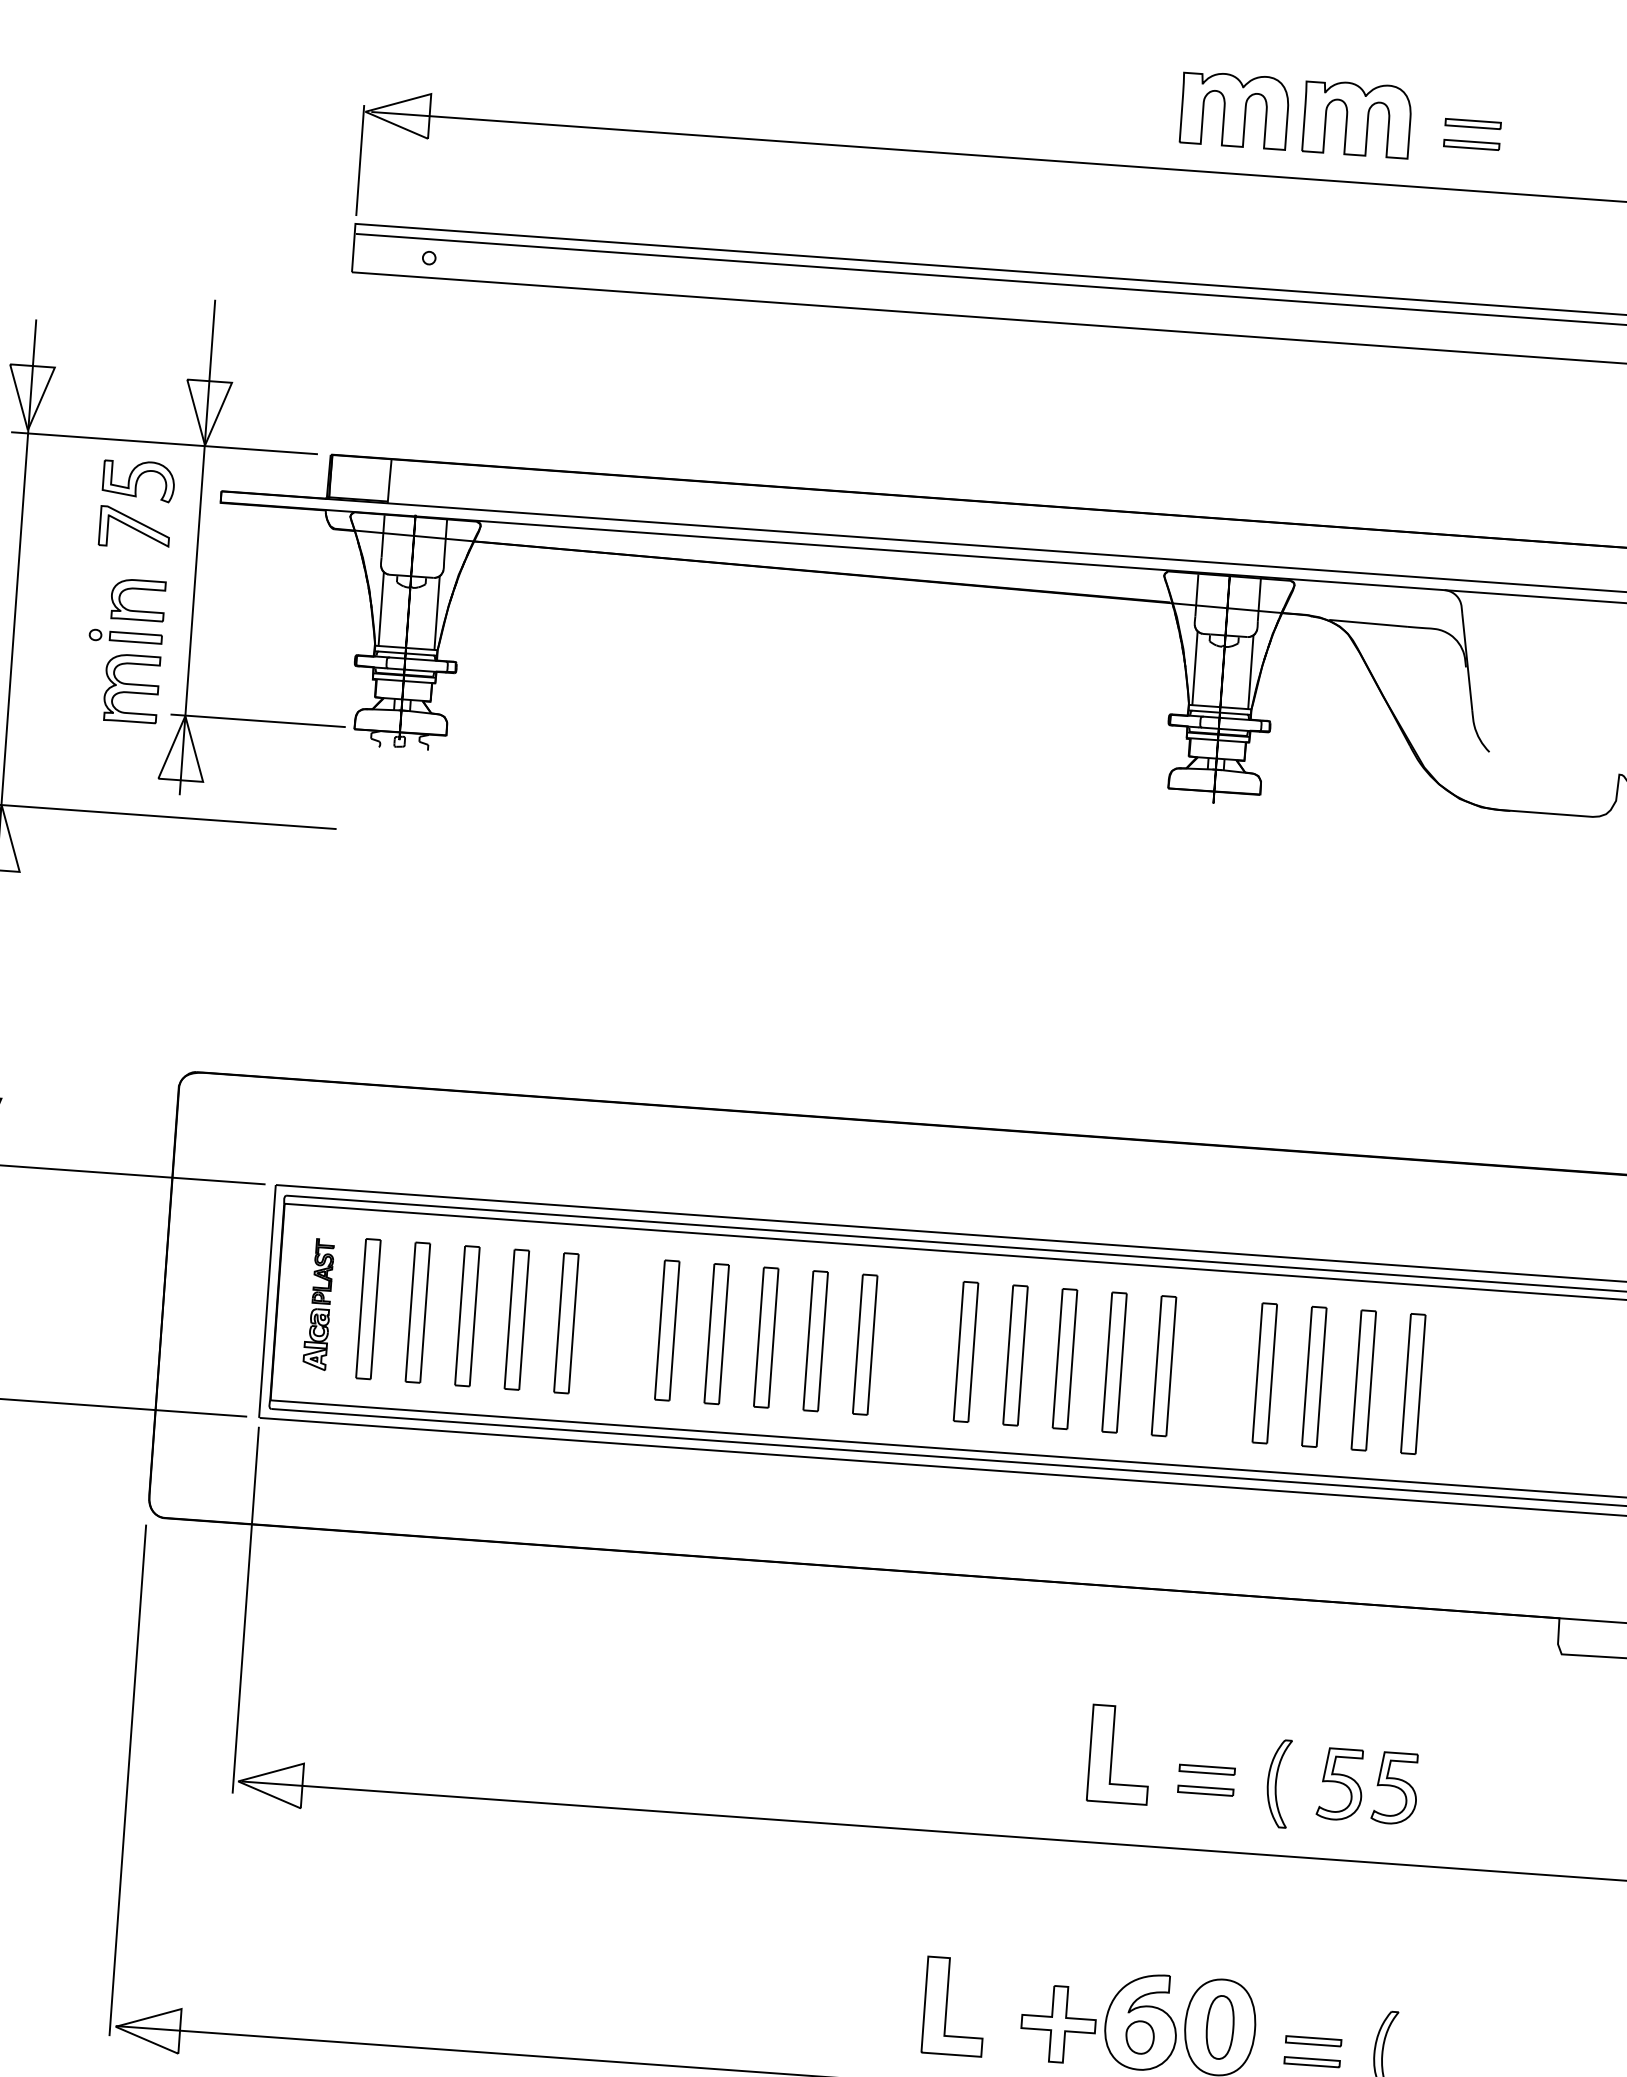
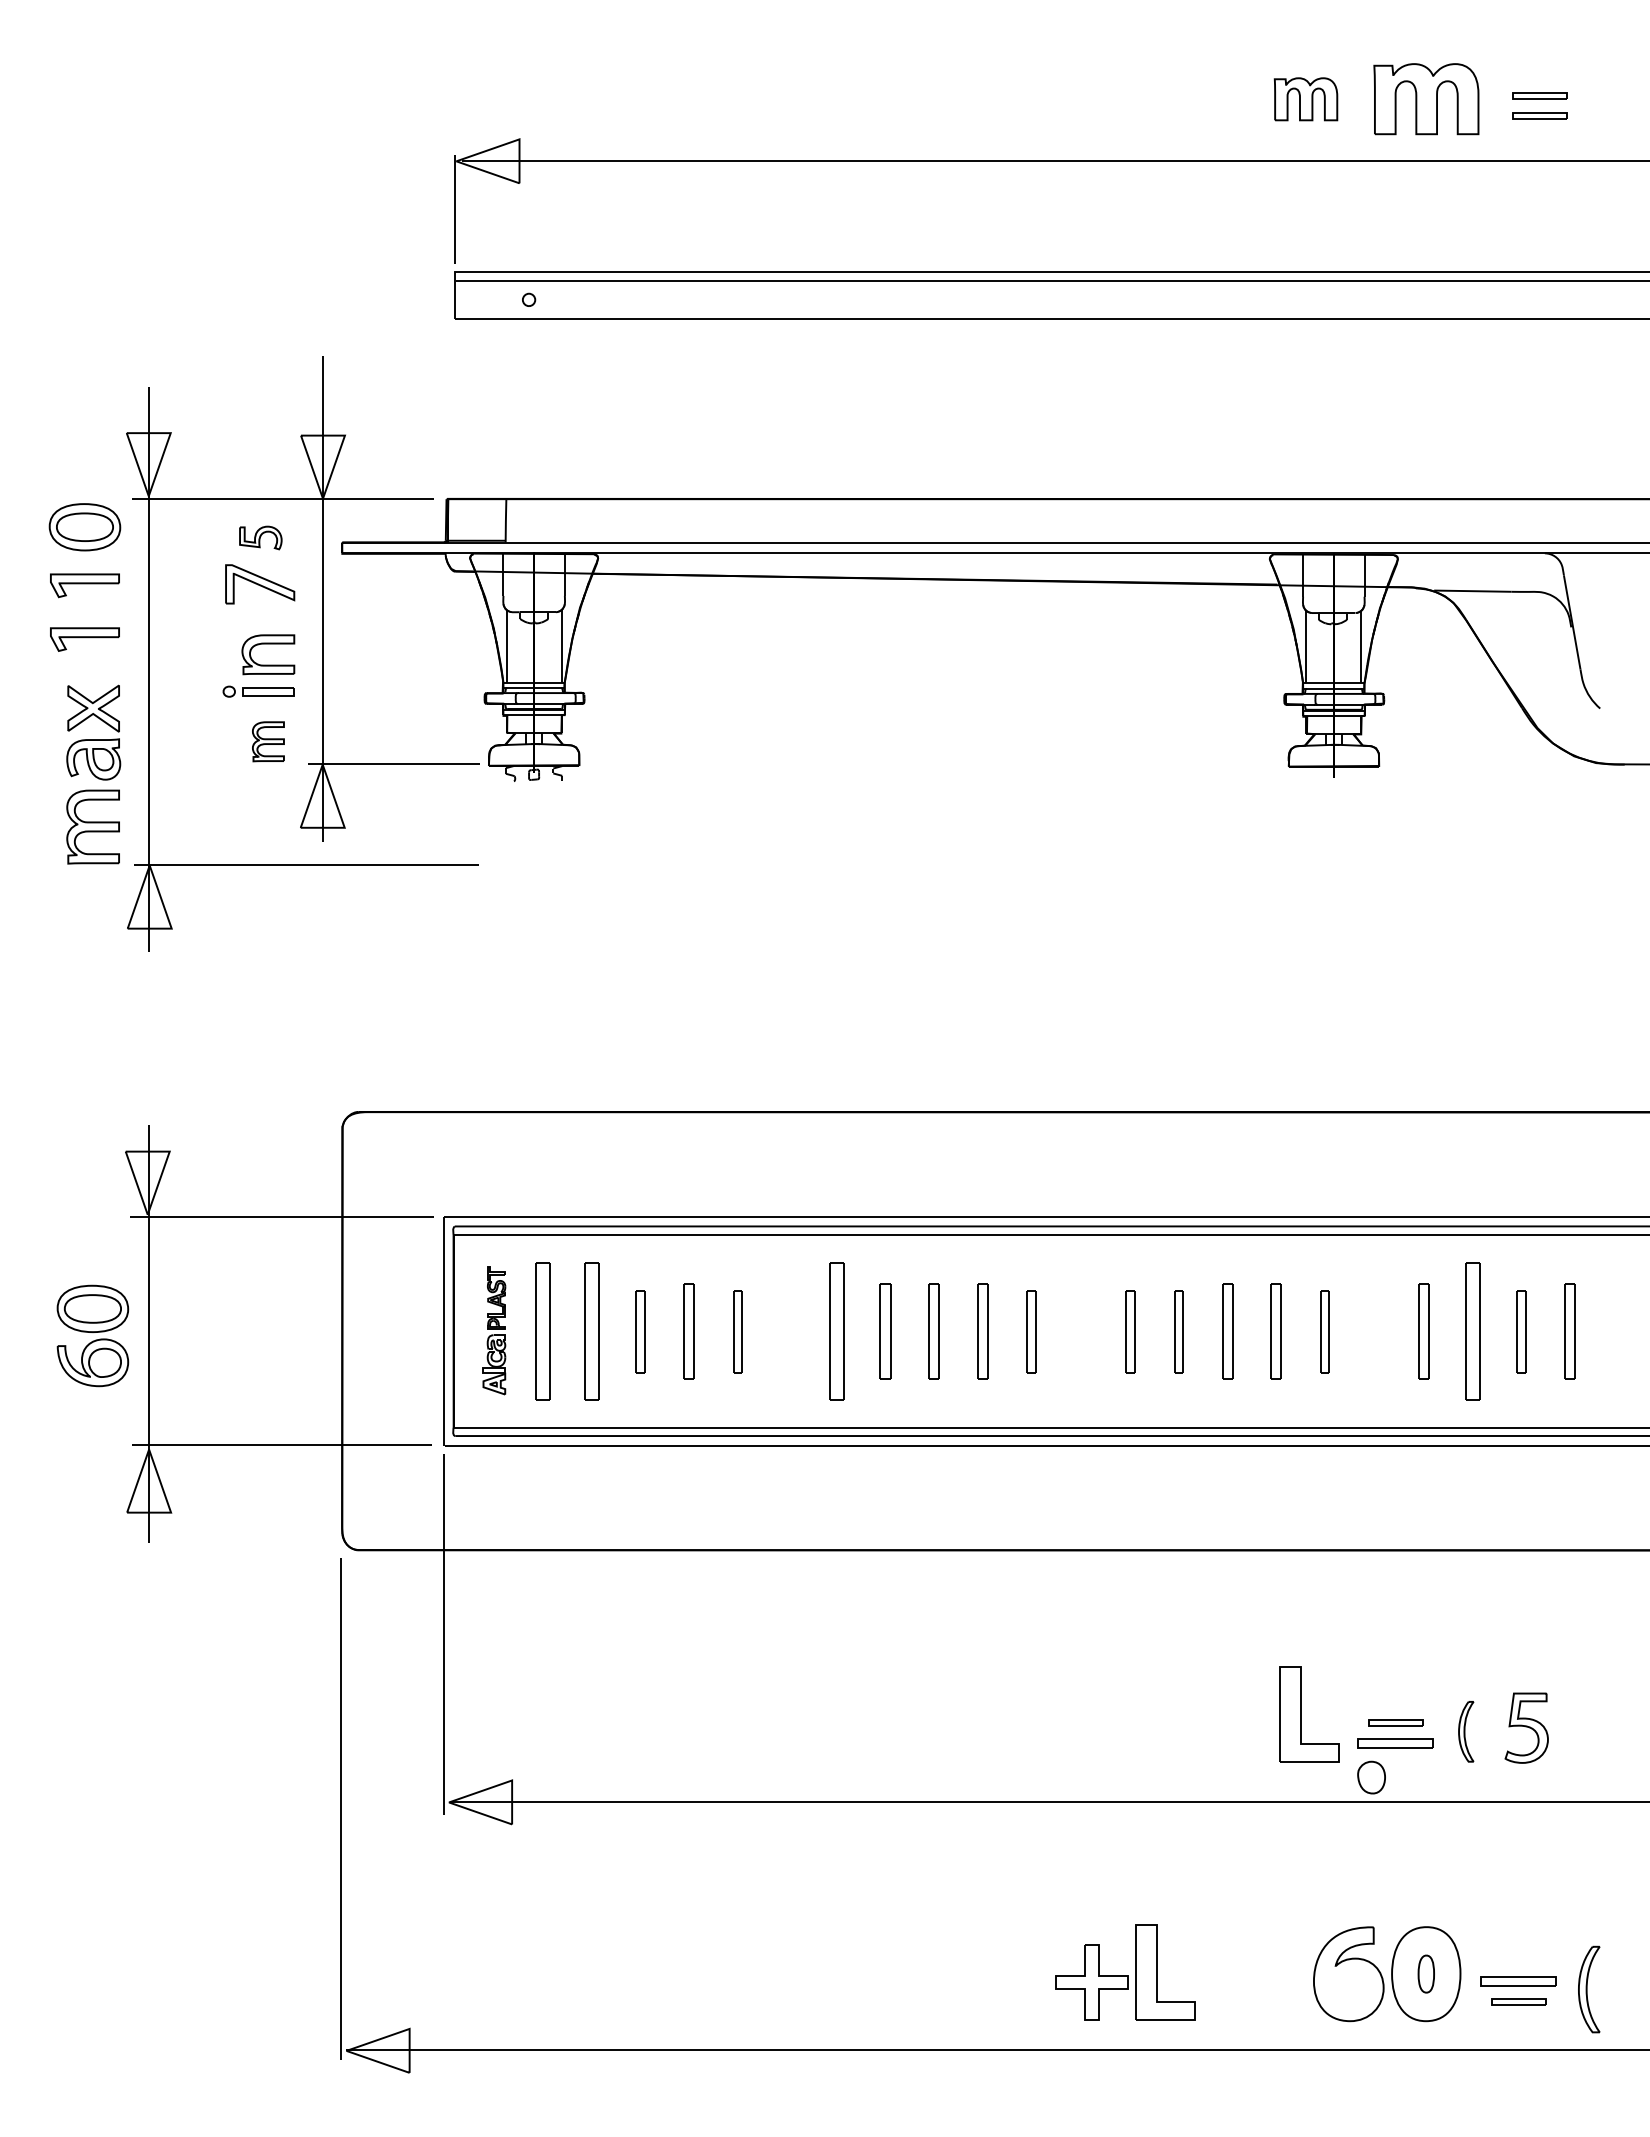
part: (1234, 110) -> (1305, 99), size x0.6
part: (138, 480) -> (260, 537), size x0.6
part: (131, 688) -> (268, 741), size x0.6
part: (467, 1316) -> (640, 1331), size x0.6
part: (516, 1319) -> (688, 1331), size x0.7
part: (566, 1323) -> (737, 1331), size x0.6
part: (716, 1333) -> (885, 1331), size x0.7
part: (765, 1337) -> (933, 1331), size x0.7
part: (815, 1341) -> (982, 1331), size x0.7
part: (865, 1344) -> (1031, 1331), size x0.6
part: (966, 1351) -> (1130, 1331), size x0.6
part: (1014, 1355) -> (1178, 1331), size x0.6
part: (1064, 1358) -> (1227, 1331), size x0.7
part: (1114, 1362) -> (1276, 1331), size x0.7
part: (1163, 1365) -> (1324, 1331), size x0.6
part: (1264, 1373) -> (1423, 1331), size x0.7
part: (1363, 1380) -> (1521, 1331), size x0.6
part: (1412, 1383) -> (1569, 1331), size x0.7
part: (1278, 1783) -> (1466, 1731), size x0.7
part: (1395, 1787) -> (1580, 1727), removed
part: (1205, 1790) -> (1395, 1743), size x1.4
part: (1058, 2024) -> (1091, 1982), moved
part: (1220, 2026) -> (1426, 1973), size x0.6
part: (1139, 2037) -> (1371, 1777), moved
part: (1313, 2040) -> (1518, 1980), size x1.4

